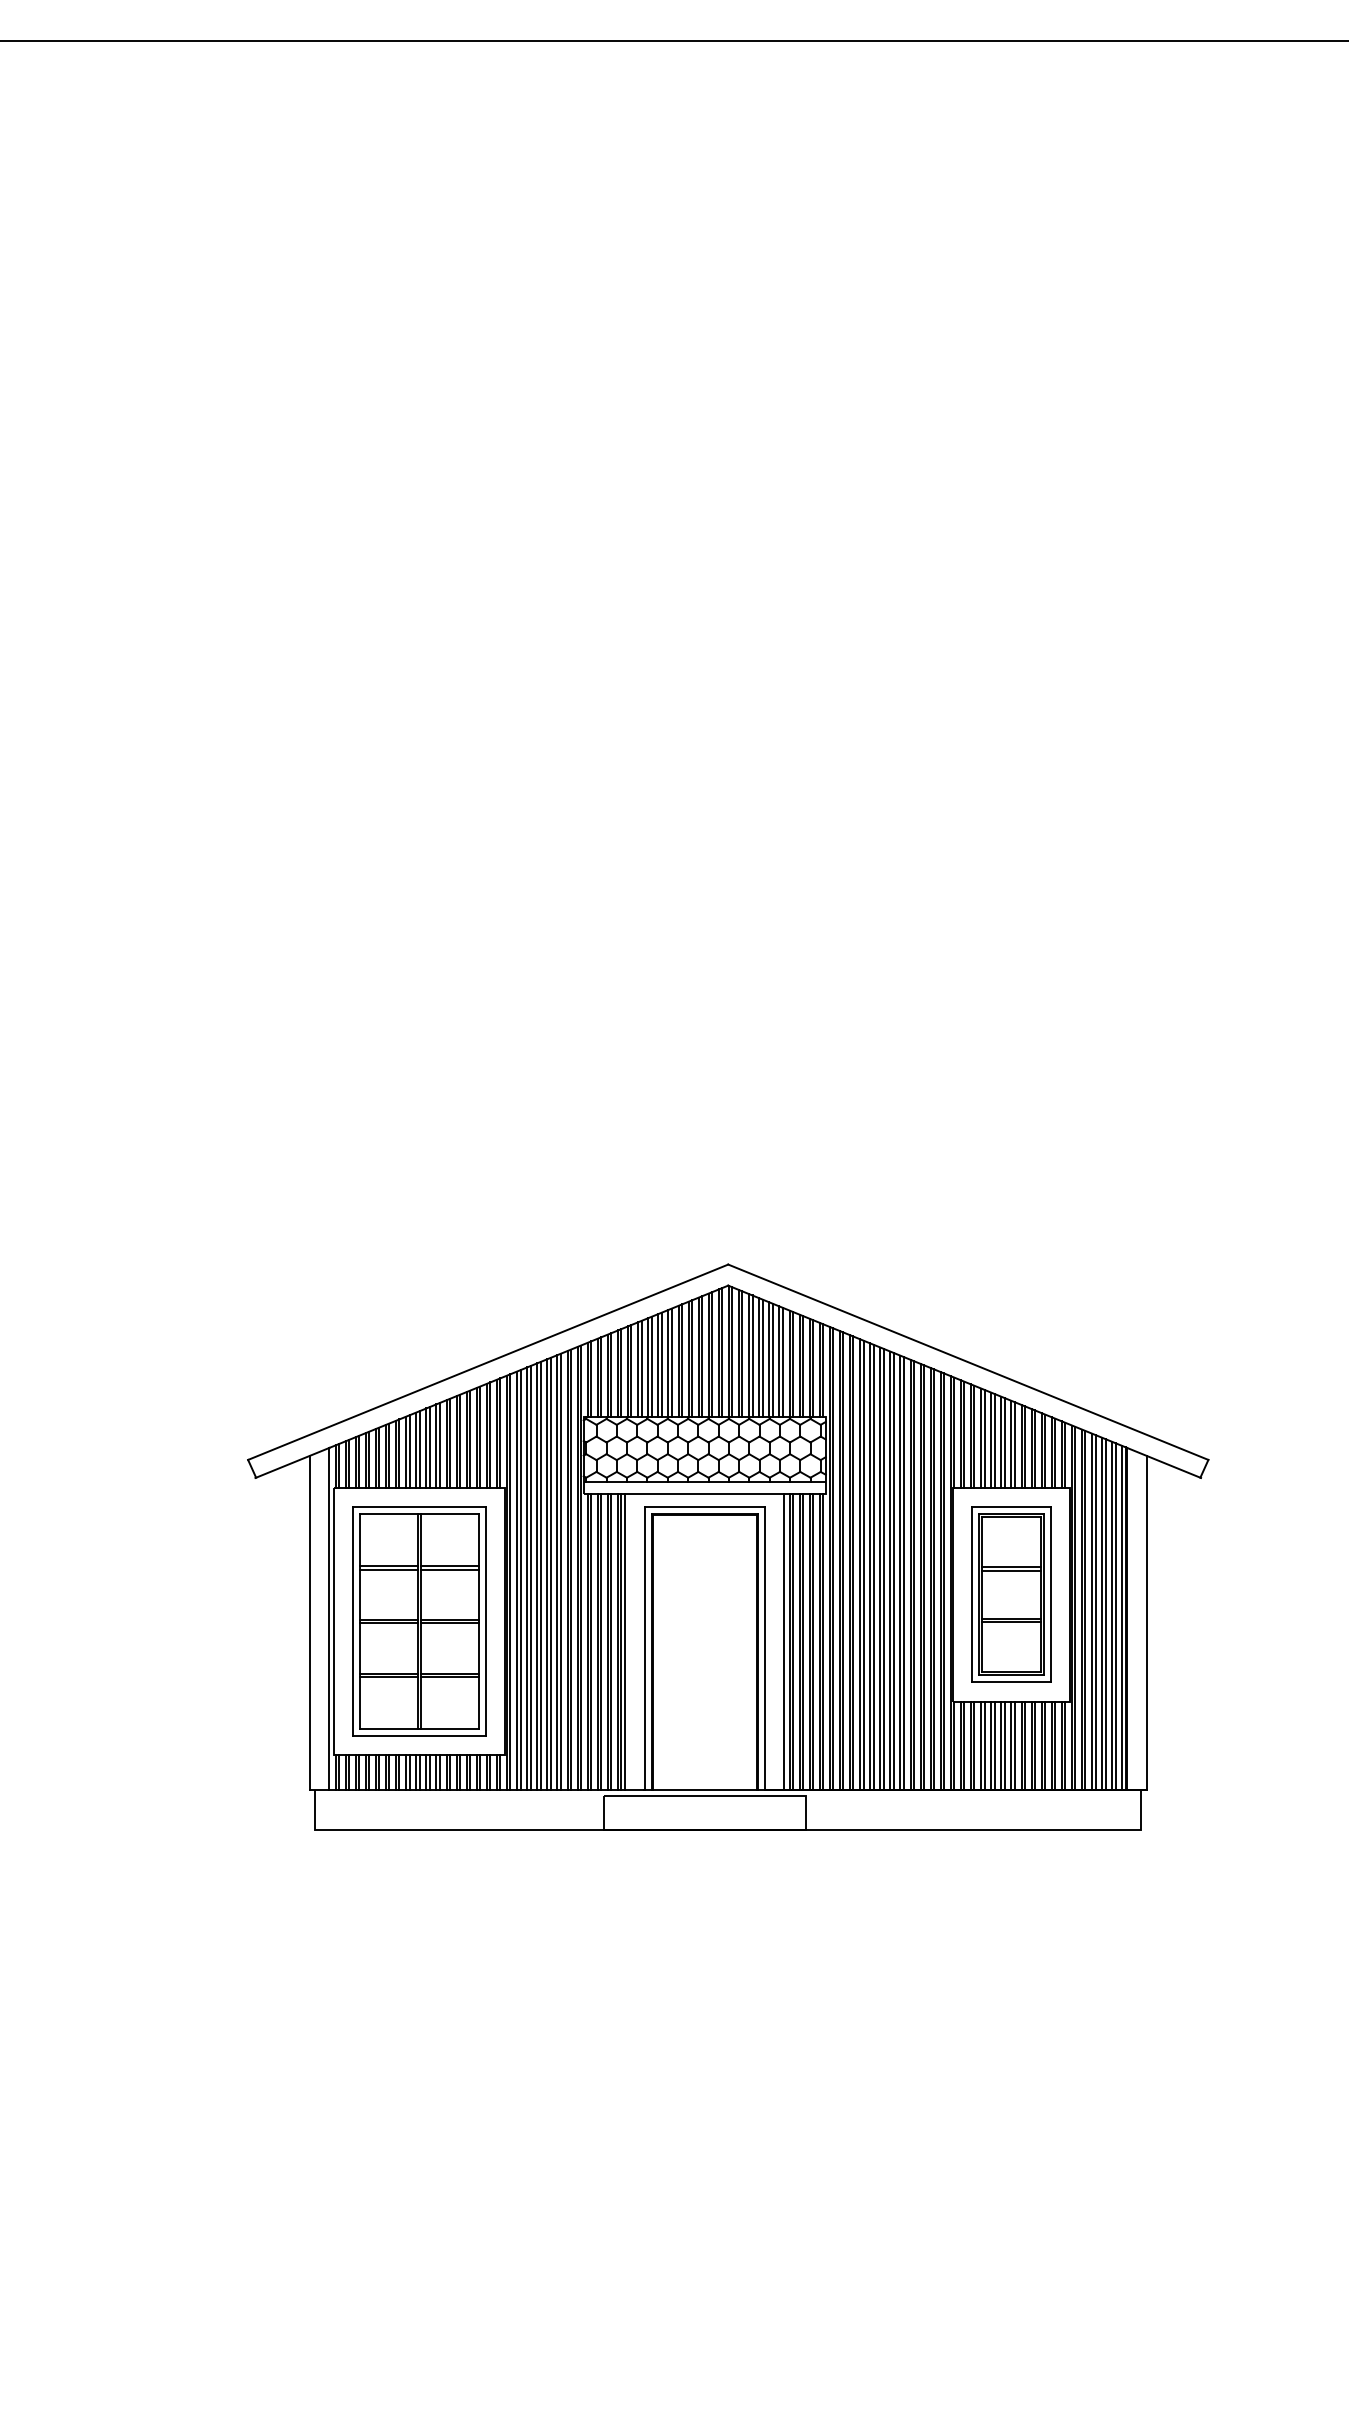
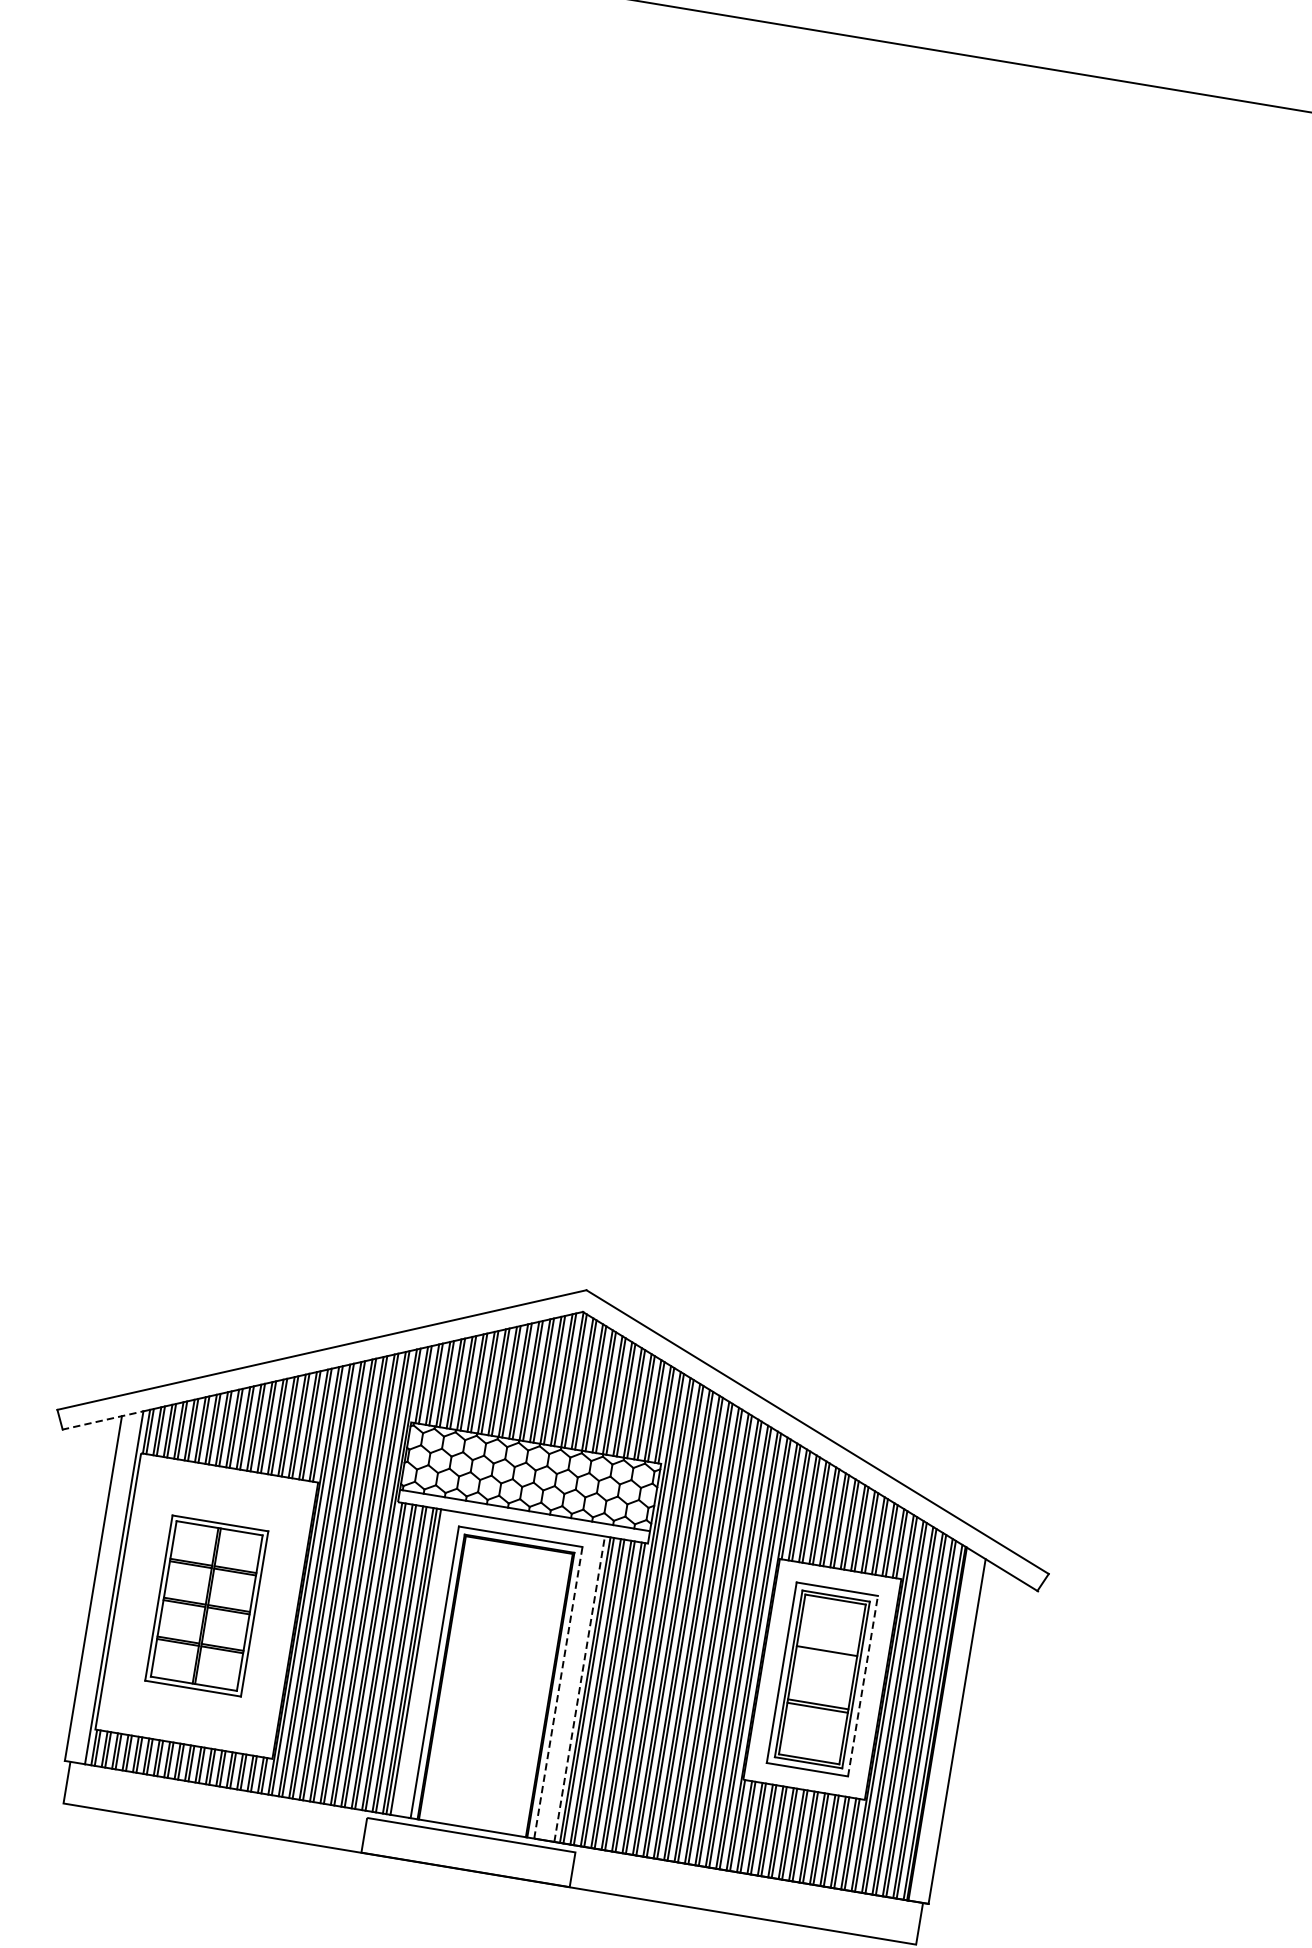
line: (292, 1462) -> (102, 1420), solid -> dashed
line: (1011, 1570) -> (826, 1654), removed
line: (1050, 1594) -> (862, 1685), solid -> dashed
part: (419, 1621) -> (206, 1605), size x0.7
line: (784, 1641) -> (580, 1688), solid -> dashed
line: (764, 1648) -> (558, 1692), solid -> dashed

